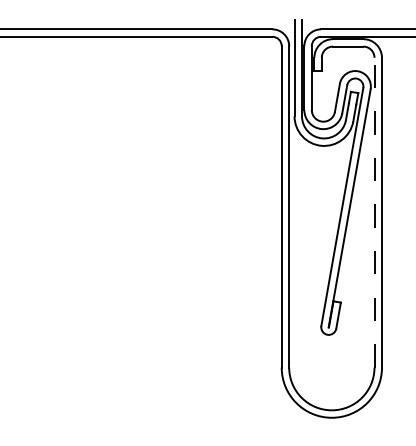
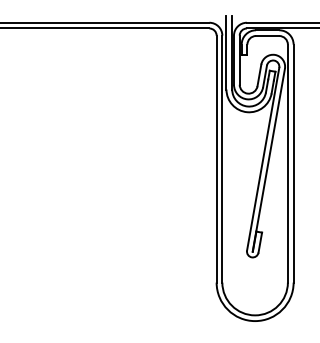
line: (374, 212) -> (287, 163), dashed -> solid

